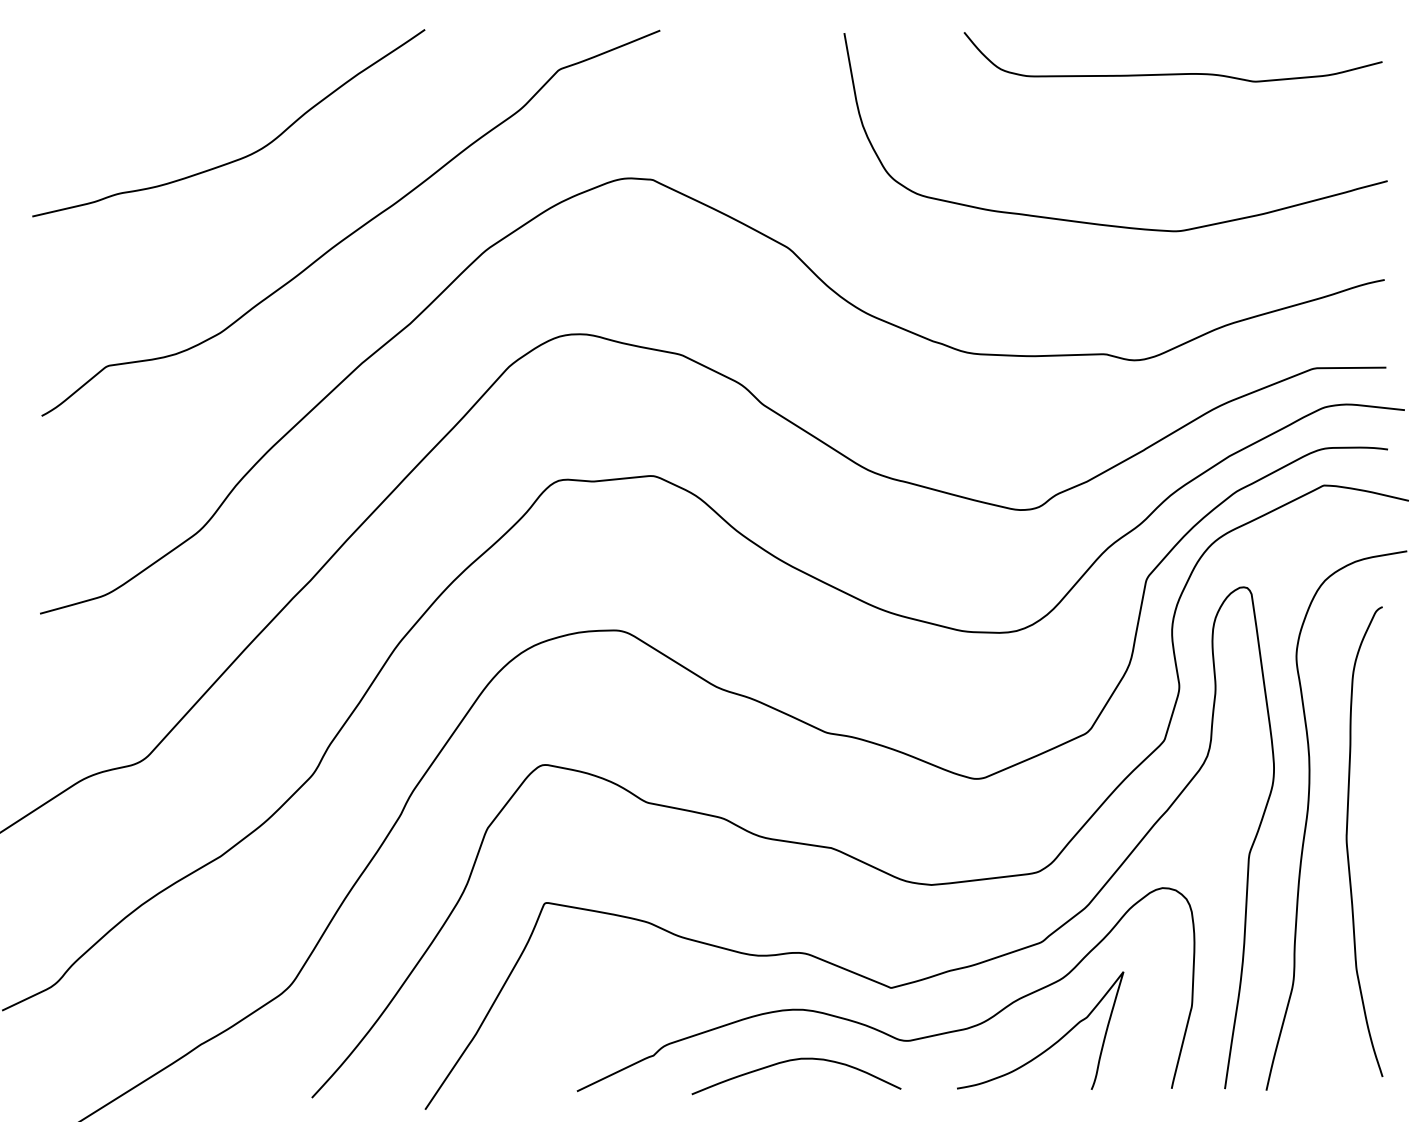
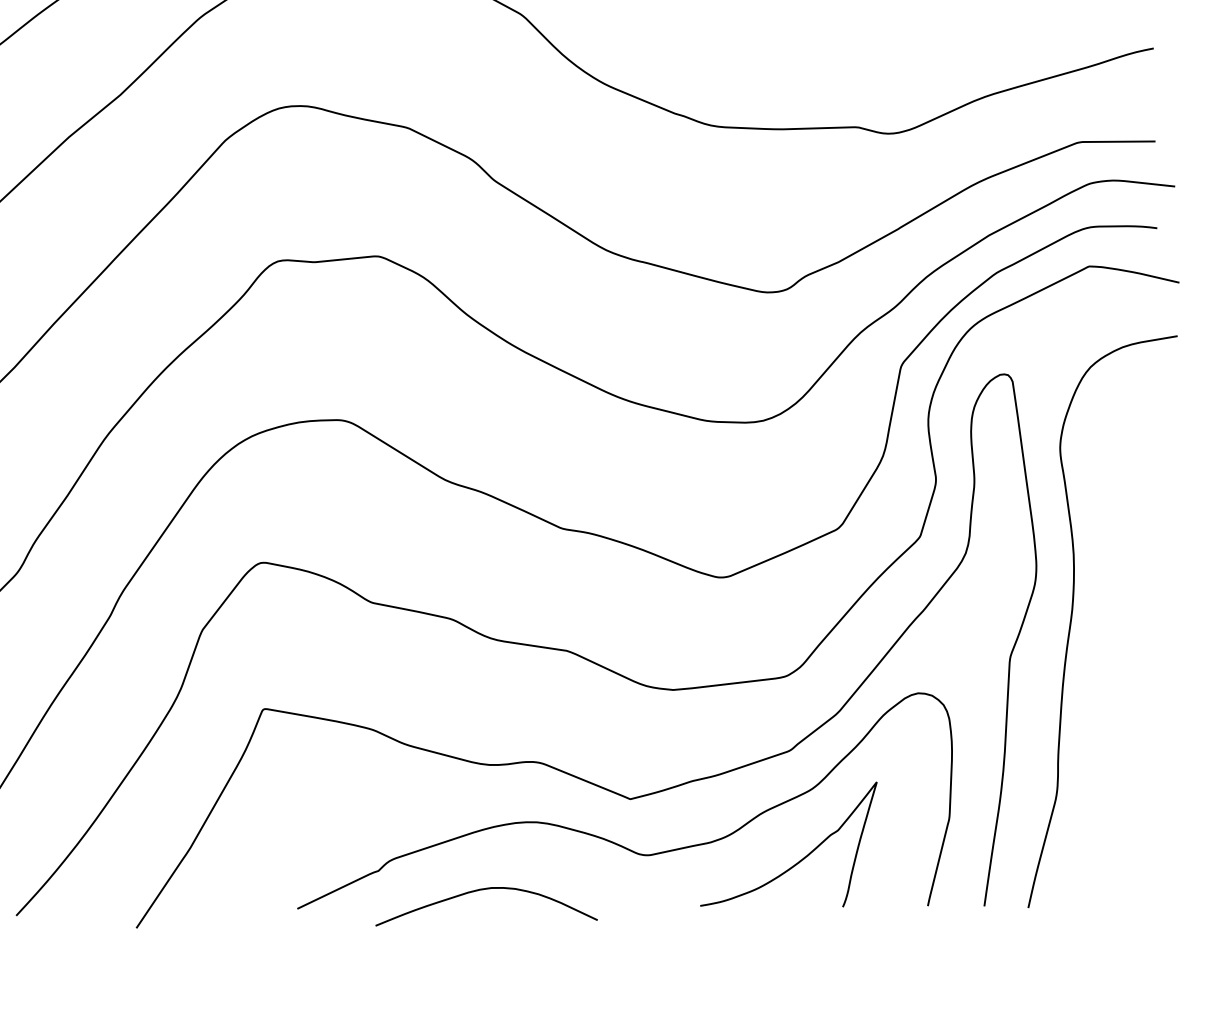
curve: (1347, 841) -> (1114, 643), removed
curve: (791, 1061) -> (481, 890), moved

